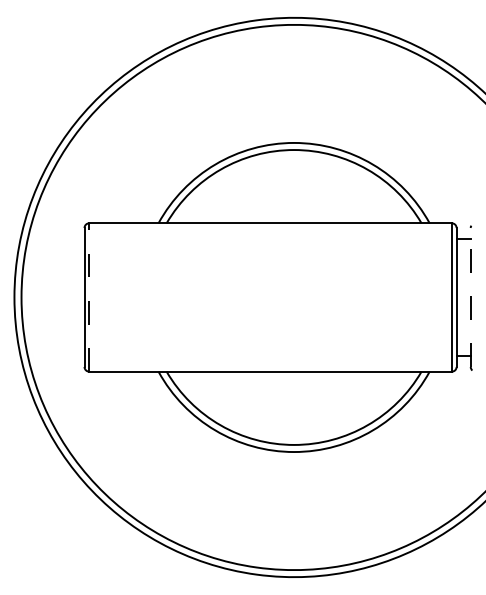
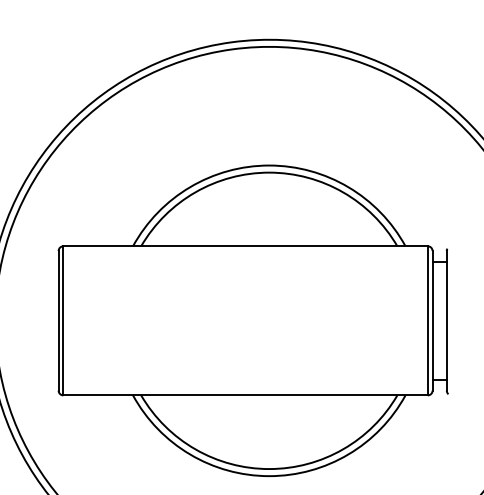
line: (89, 296) -> (63, 319), dashed -> solid
line: (470, 296) -> (446, 319), dashed -> solid

